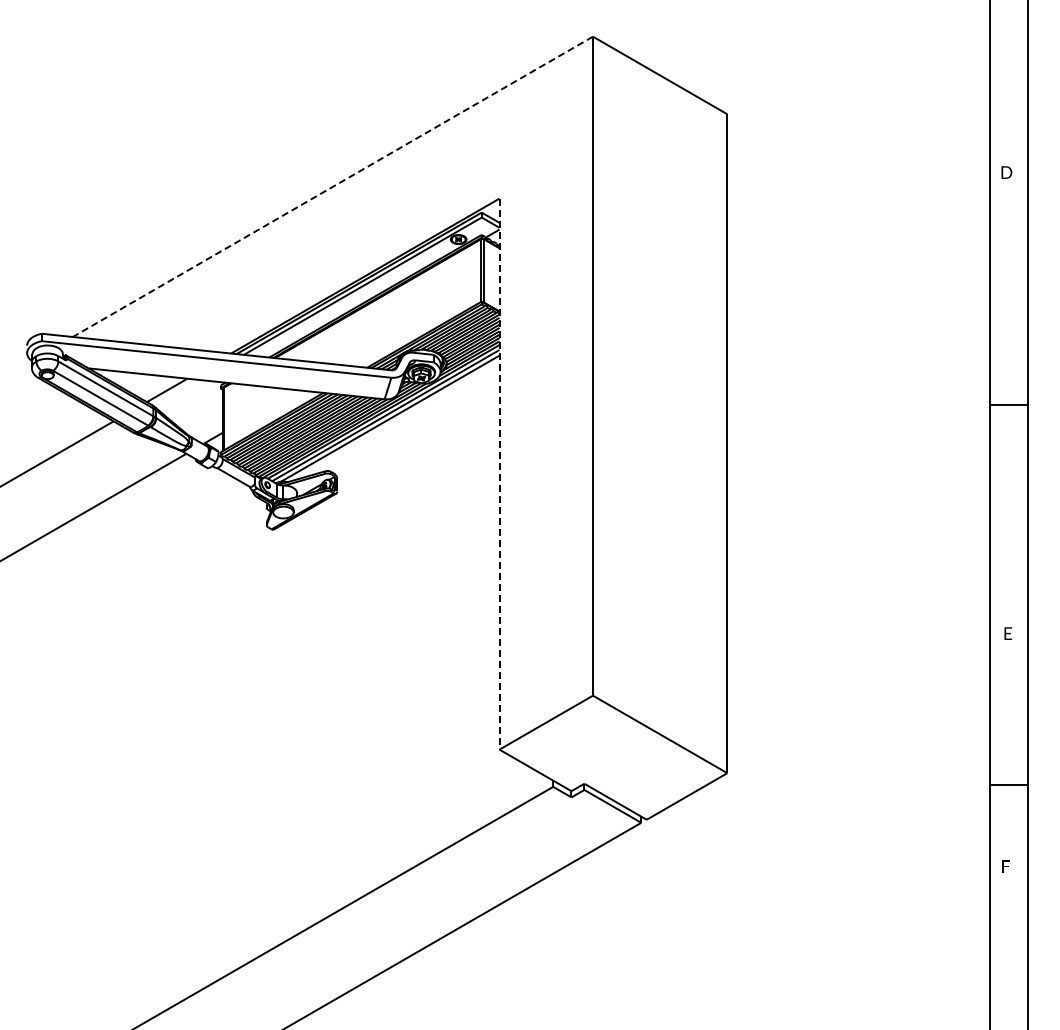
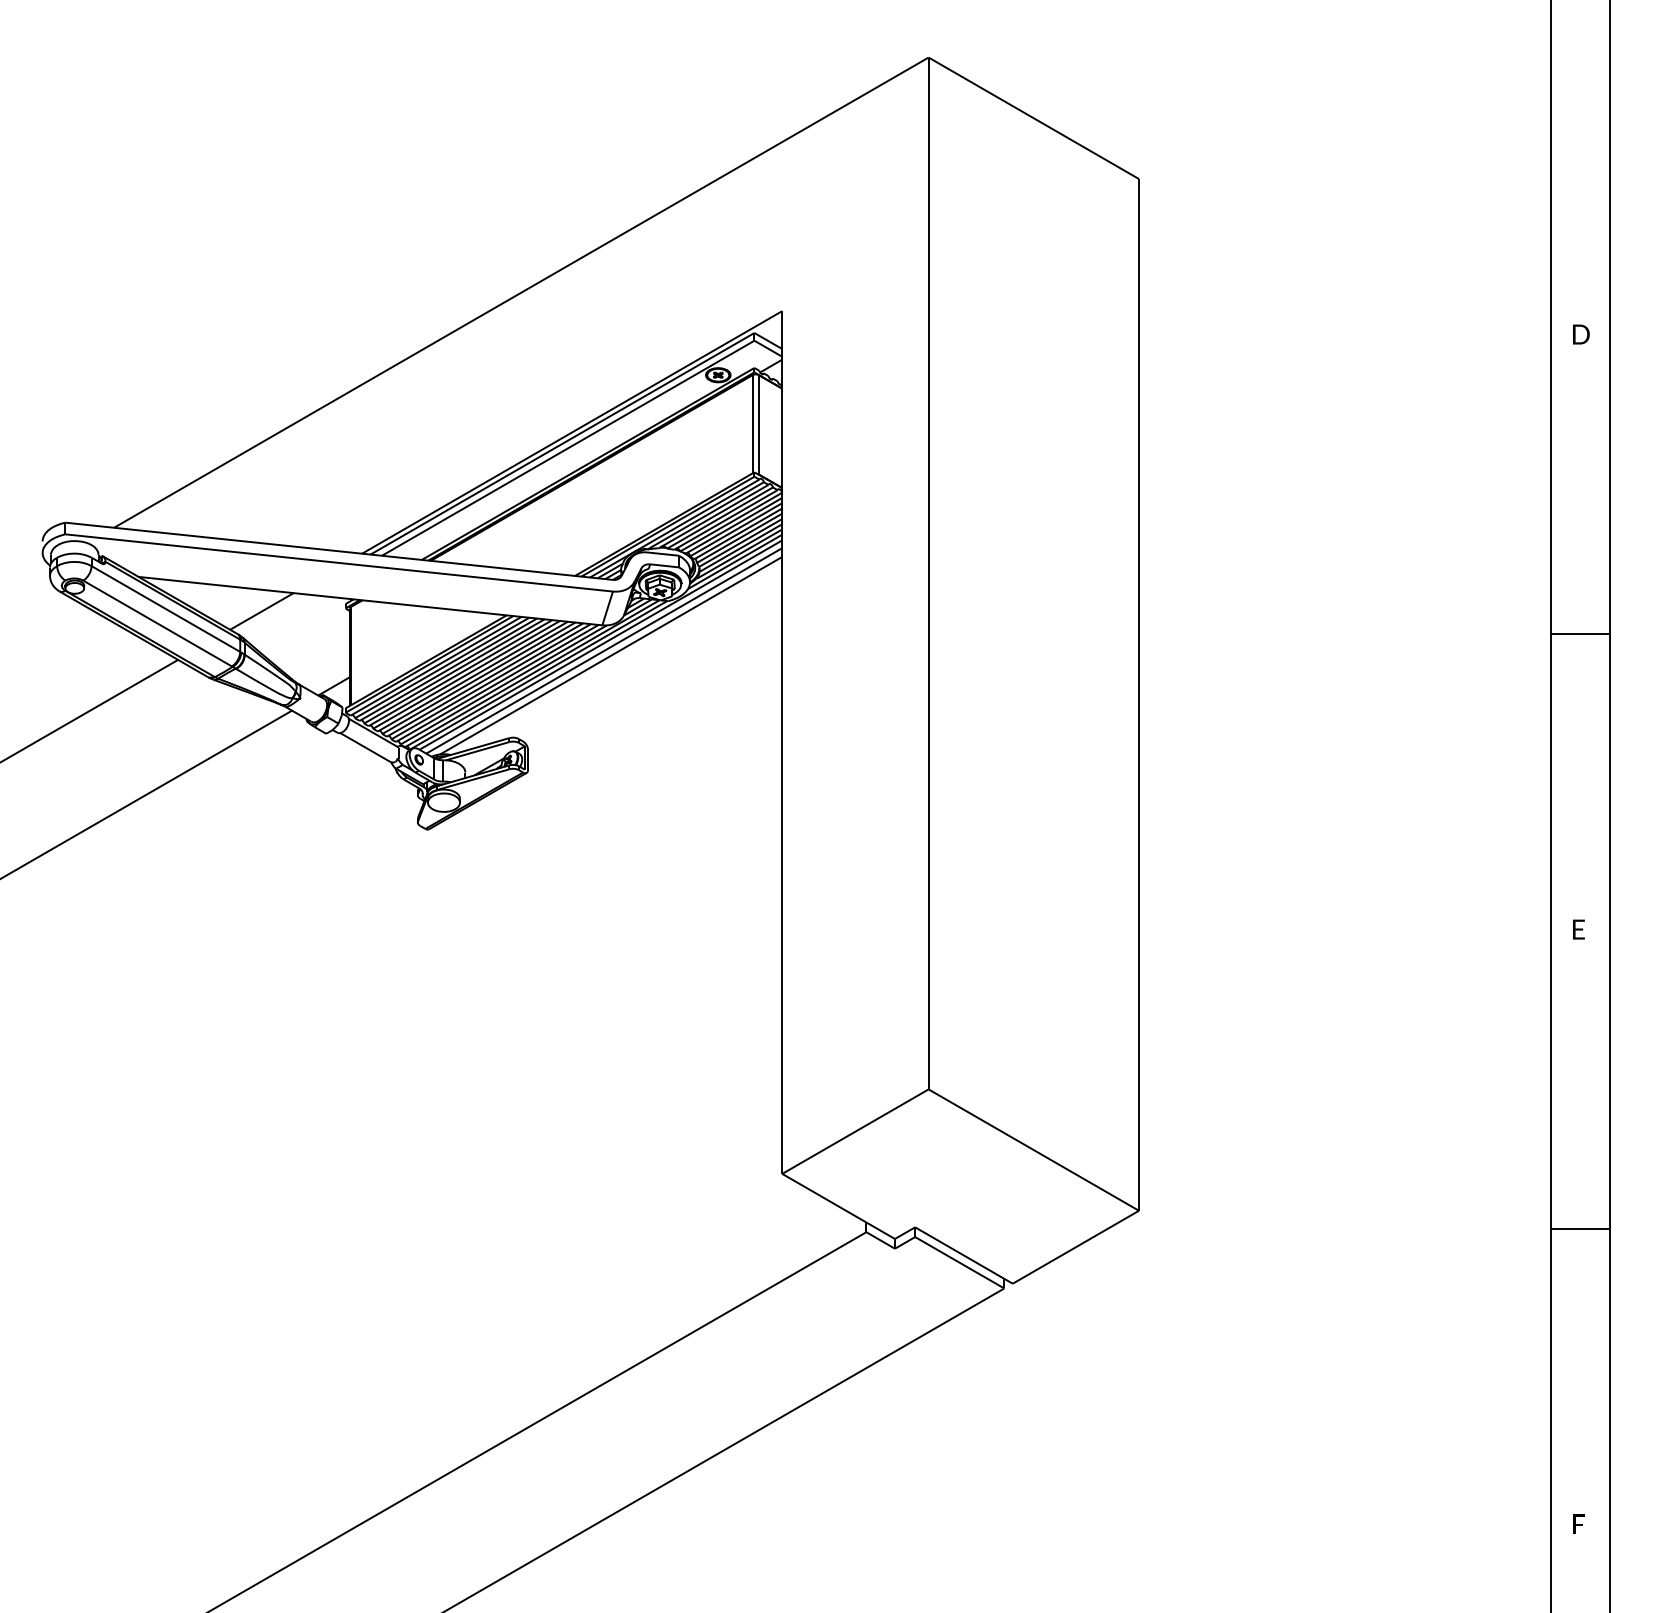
text: (1006, 172) -> (1580, 334), moved
line: (332, 187) -> (520, 293), dashed -> solid
line: (499, 474) -> (782, 743), dashed -> solid
text: (1008, 633) -> (1579, 929), moved
text: (1005, 866) -> (1577, 1524), moved

